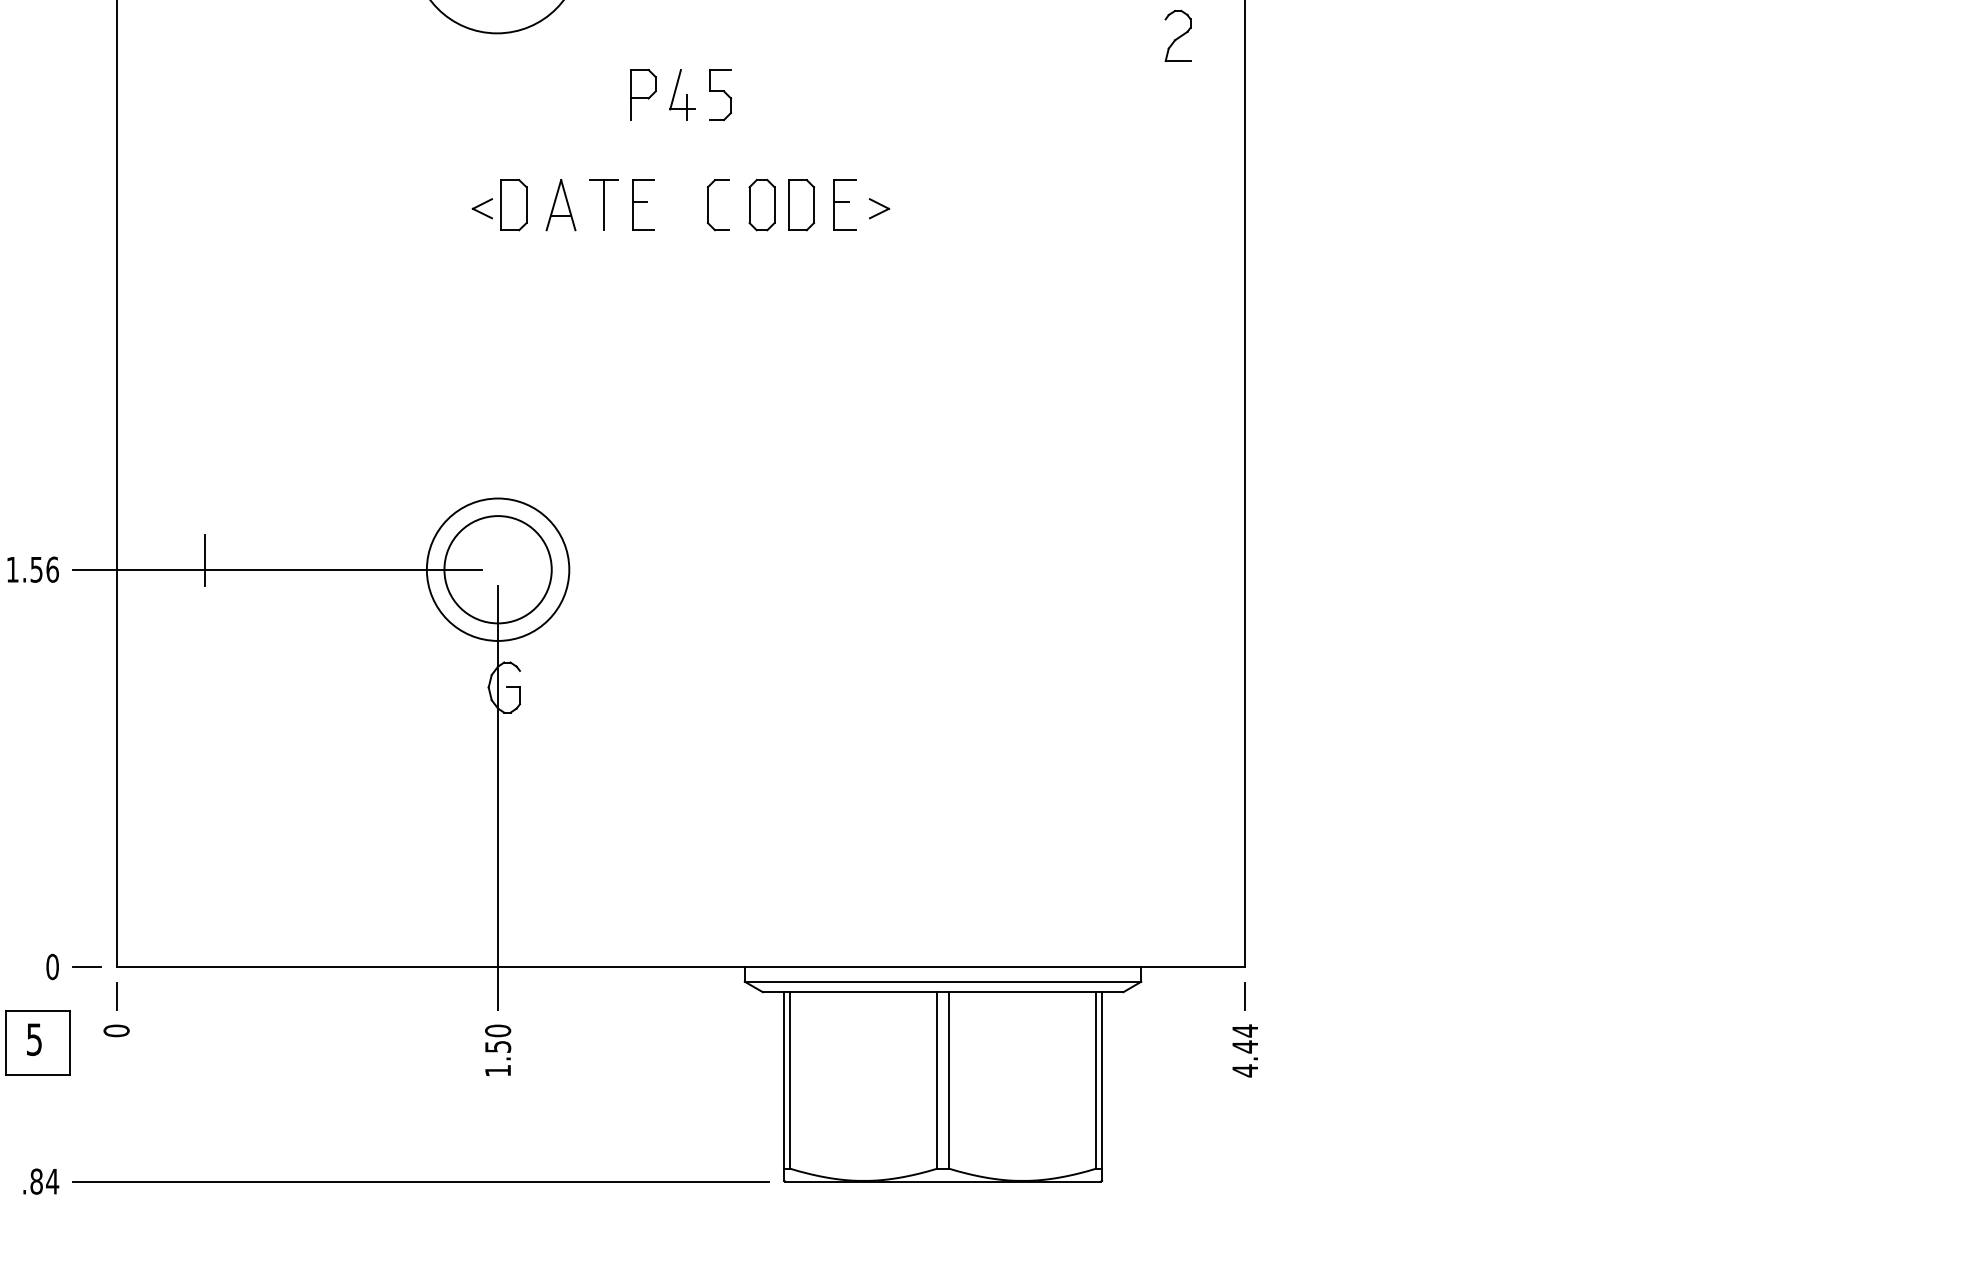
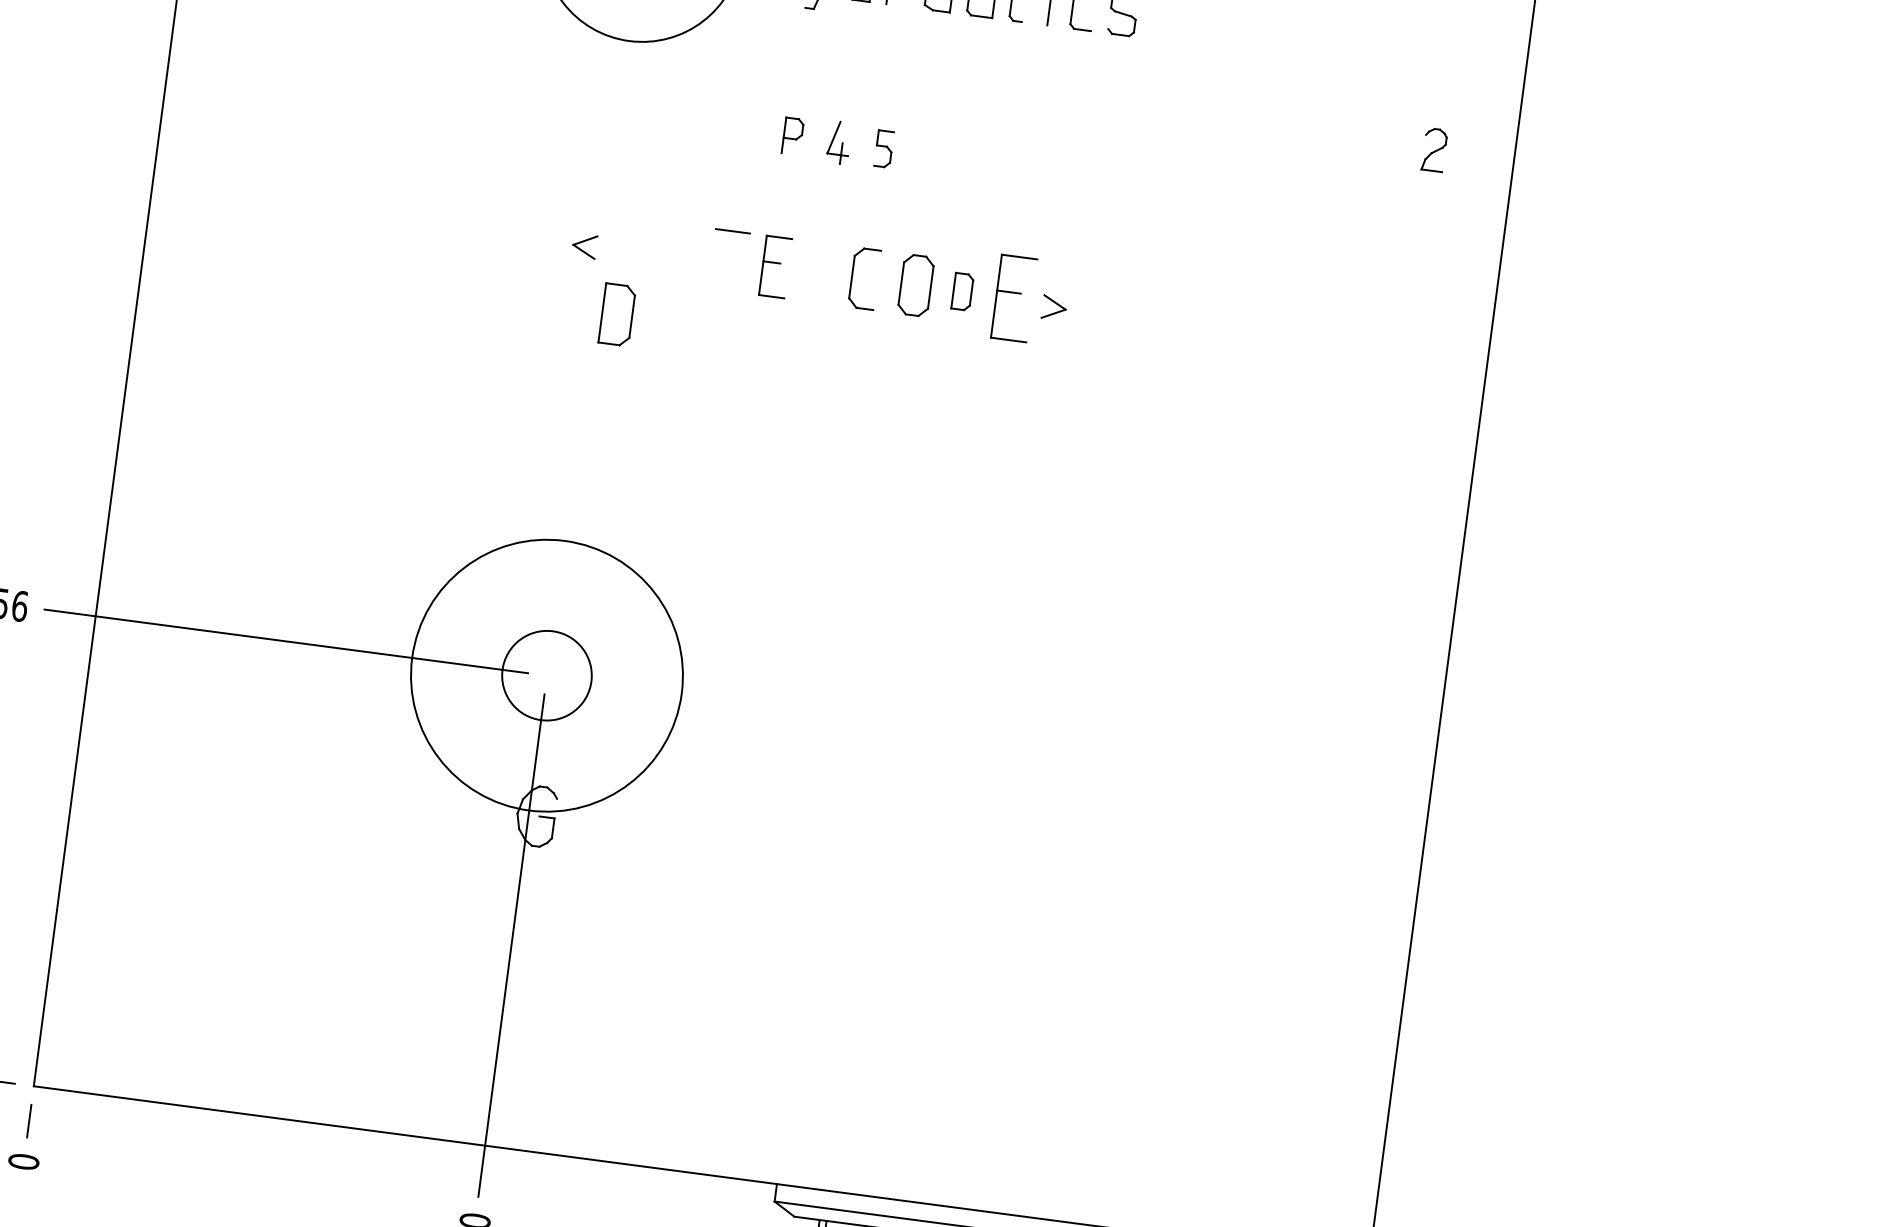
part: (1177, 35) -> (1433, 149), size x0.7
part: (643, 94) -> (793, 136), size x0.6
part: (682, 94) -> (839, 142), size x0.7
part: (720, 95) -> (883, 149), size x0.6
part: (844, 204) -> (1013, 297), size x1.4
part: (513, 205) -> (616, 315), moved
part: (560, 205) -> (677, 254), removed
line: (603, 205) -> (728, 261), removed
part: (801, 205) -> (962, 292), size x0.6
line: (205, 560) -> (202, 619), removed
circle: (497, 569) -> (546, 675), size x0.7
circle: (497, 569) -> (546, 675), size x1.6

